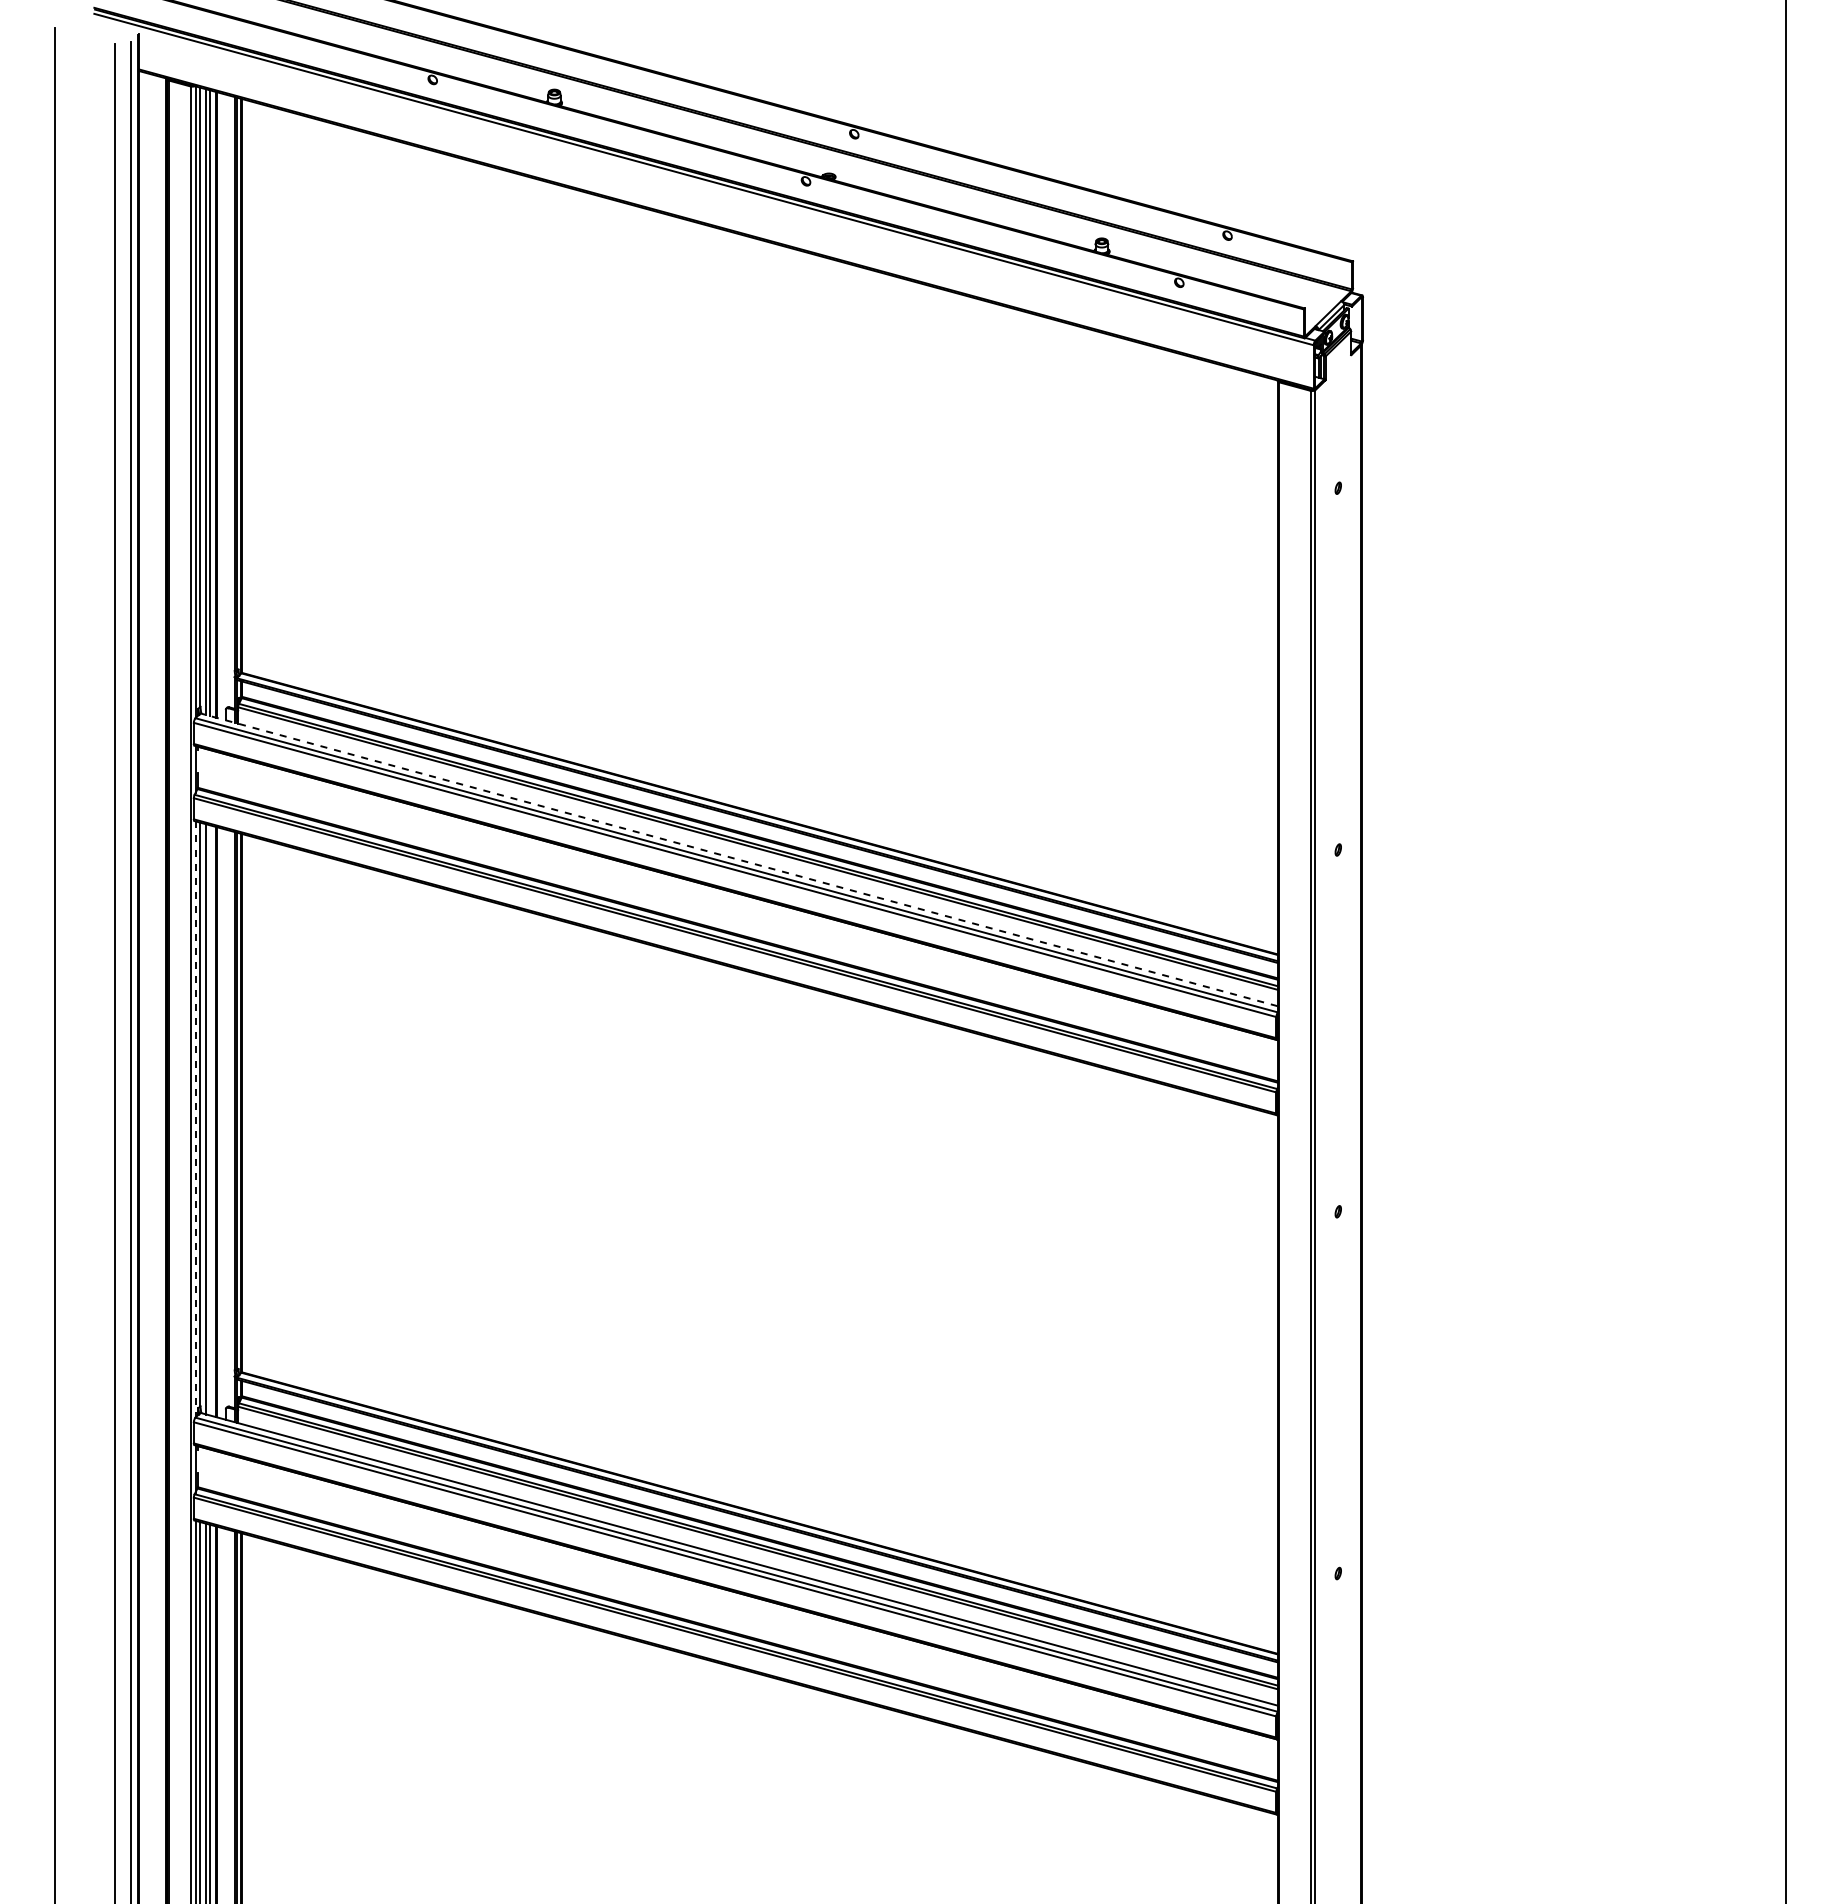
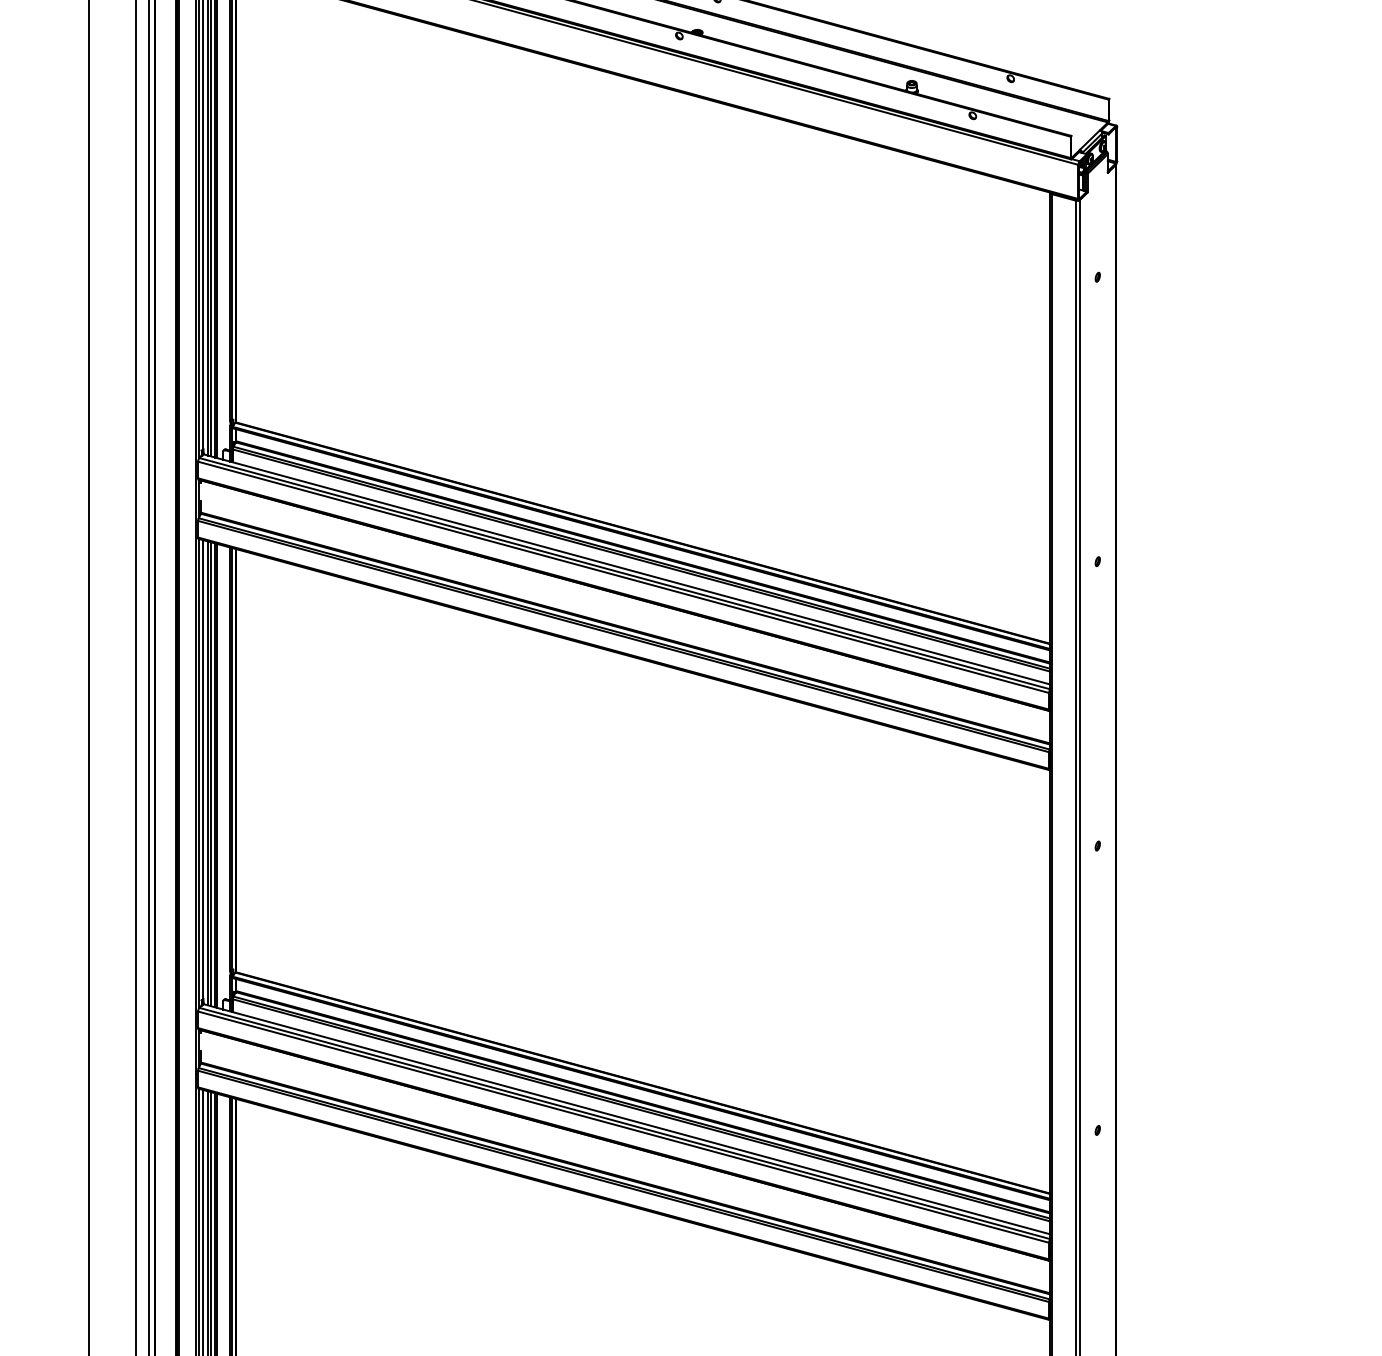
line: (739, 859) -> (627, 569), dashed -> solid
line: (195, 1120) -> (199, 774), dashed -> solid
line: (210, 1120) -> (211, 774), added

